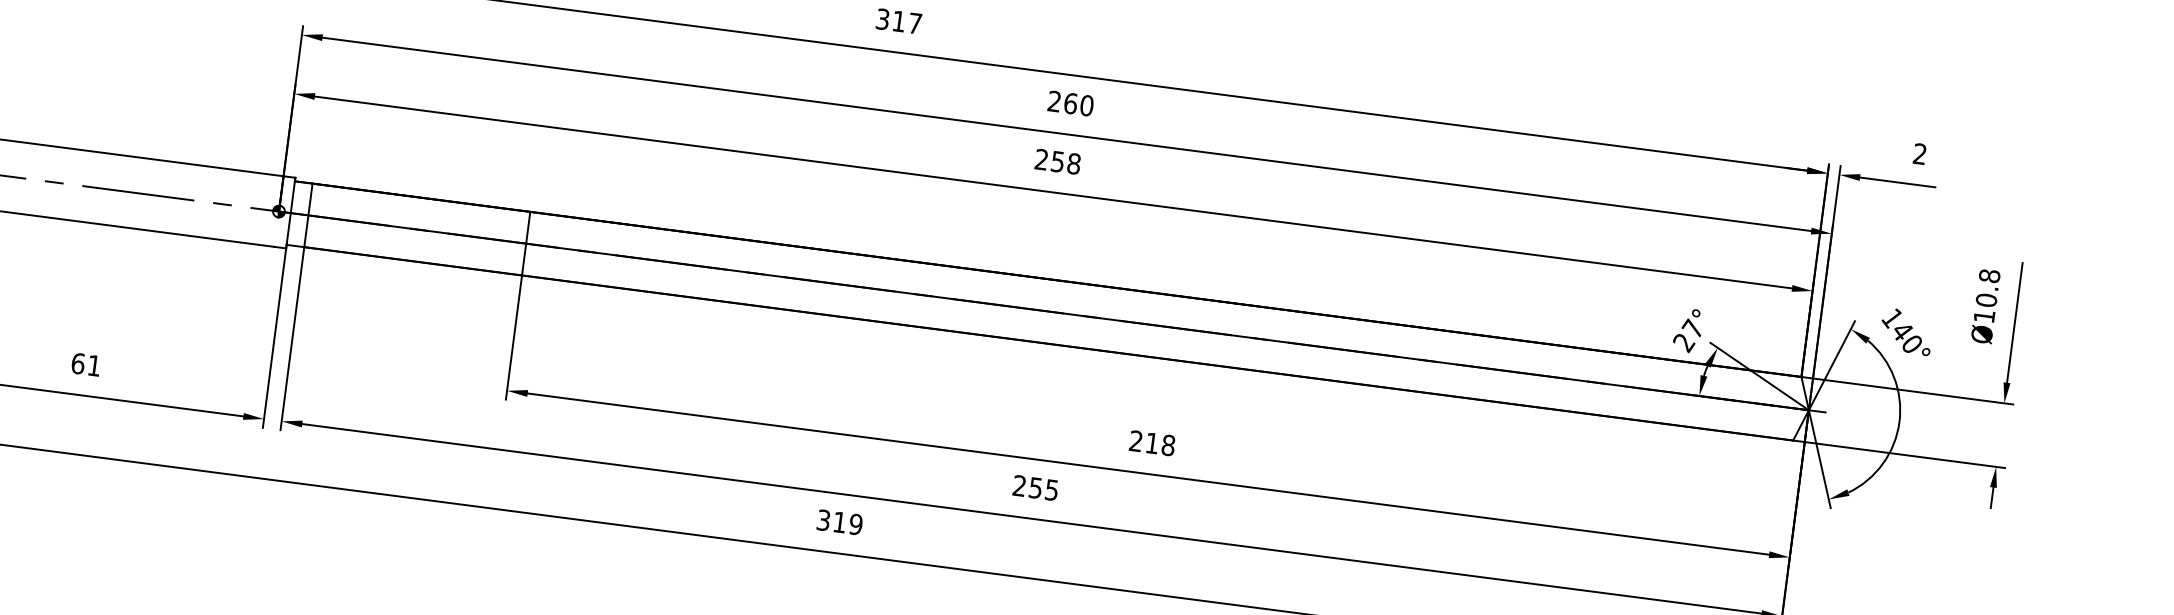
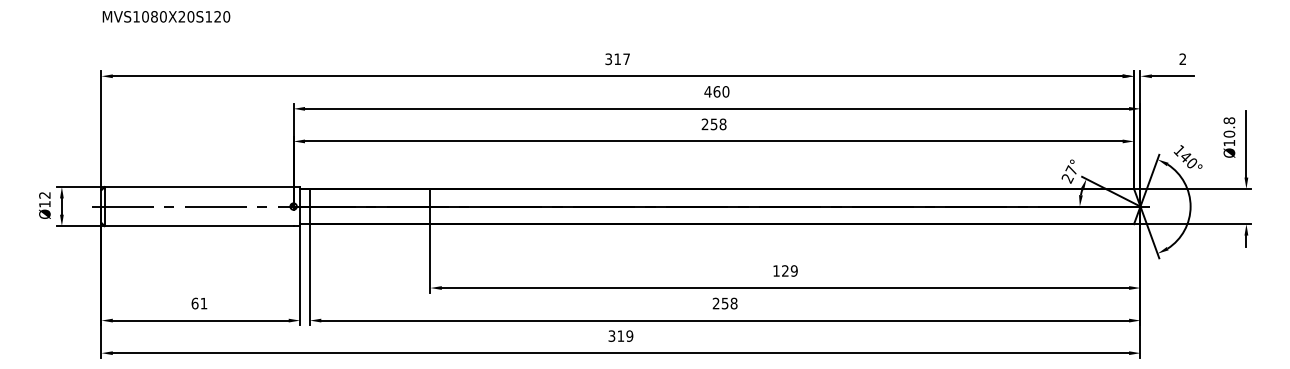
text: (1053, 100) -> (707, 91), 260 -> 460
text: (1152, 442) -> (785, 270), 218 -> 129
text: (1050, 489) -> (733, 303), 255 -> 258

